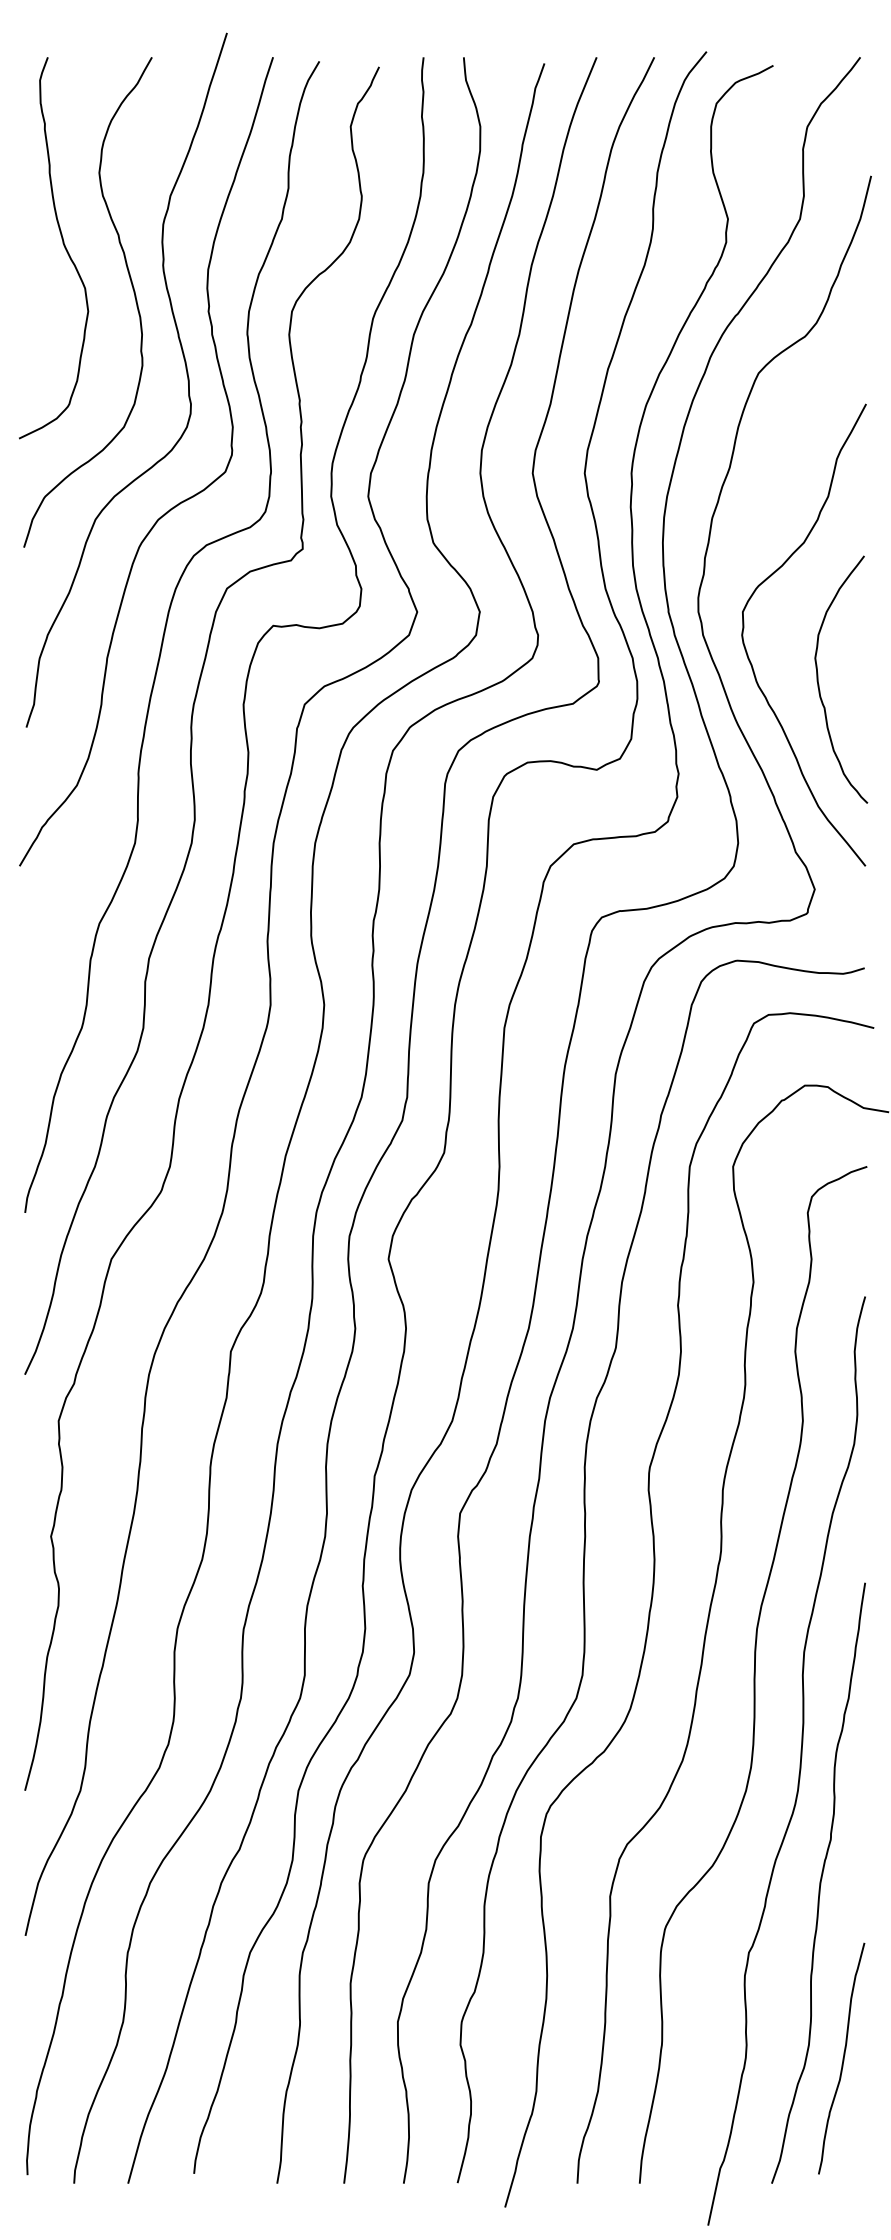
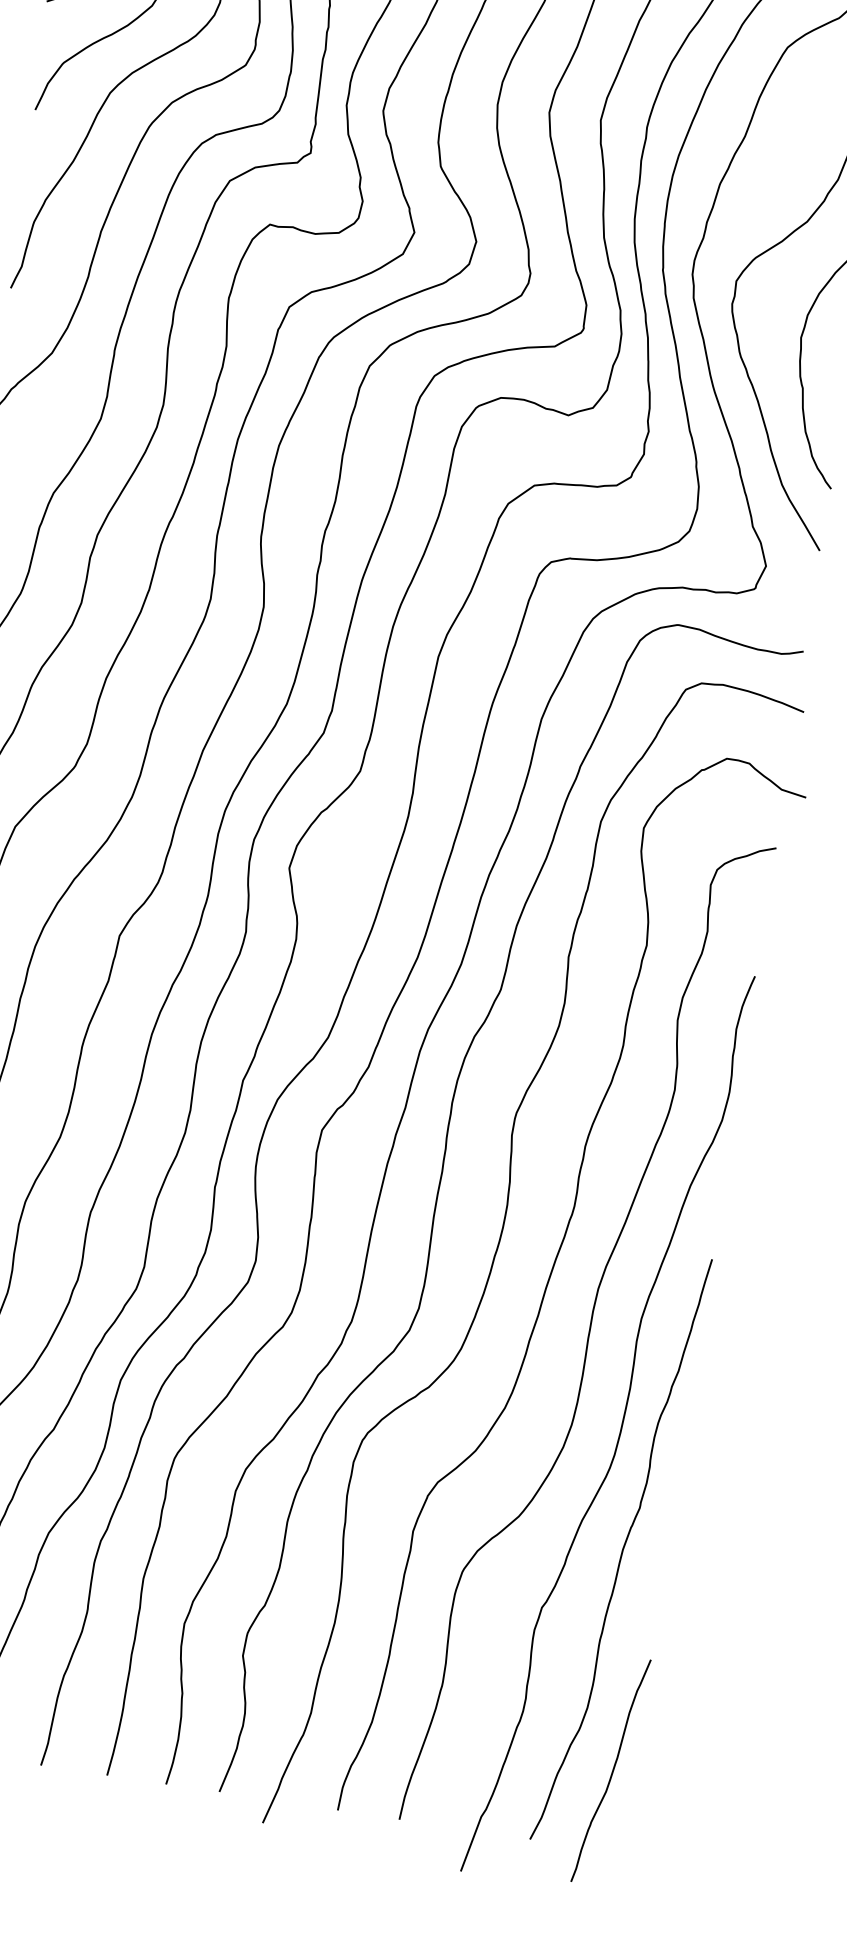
curve: (842, 2058) -> (611, 1770), moved

